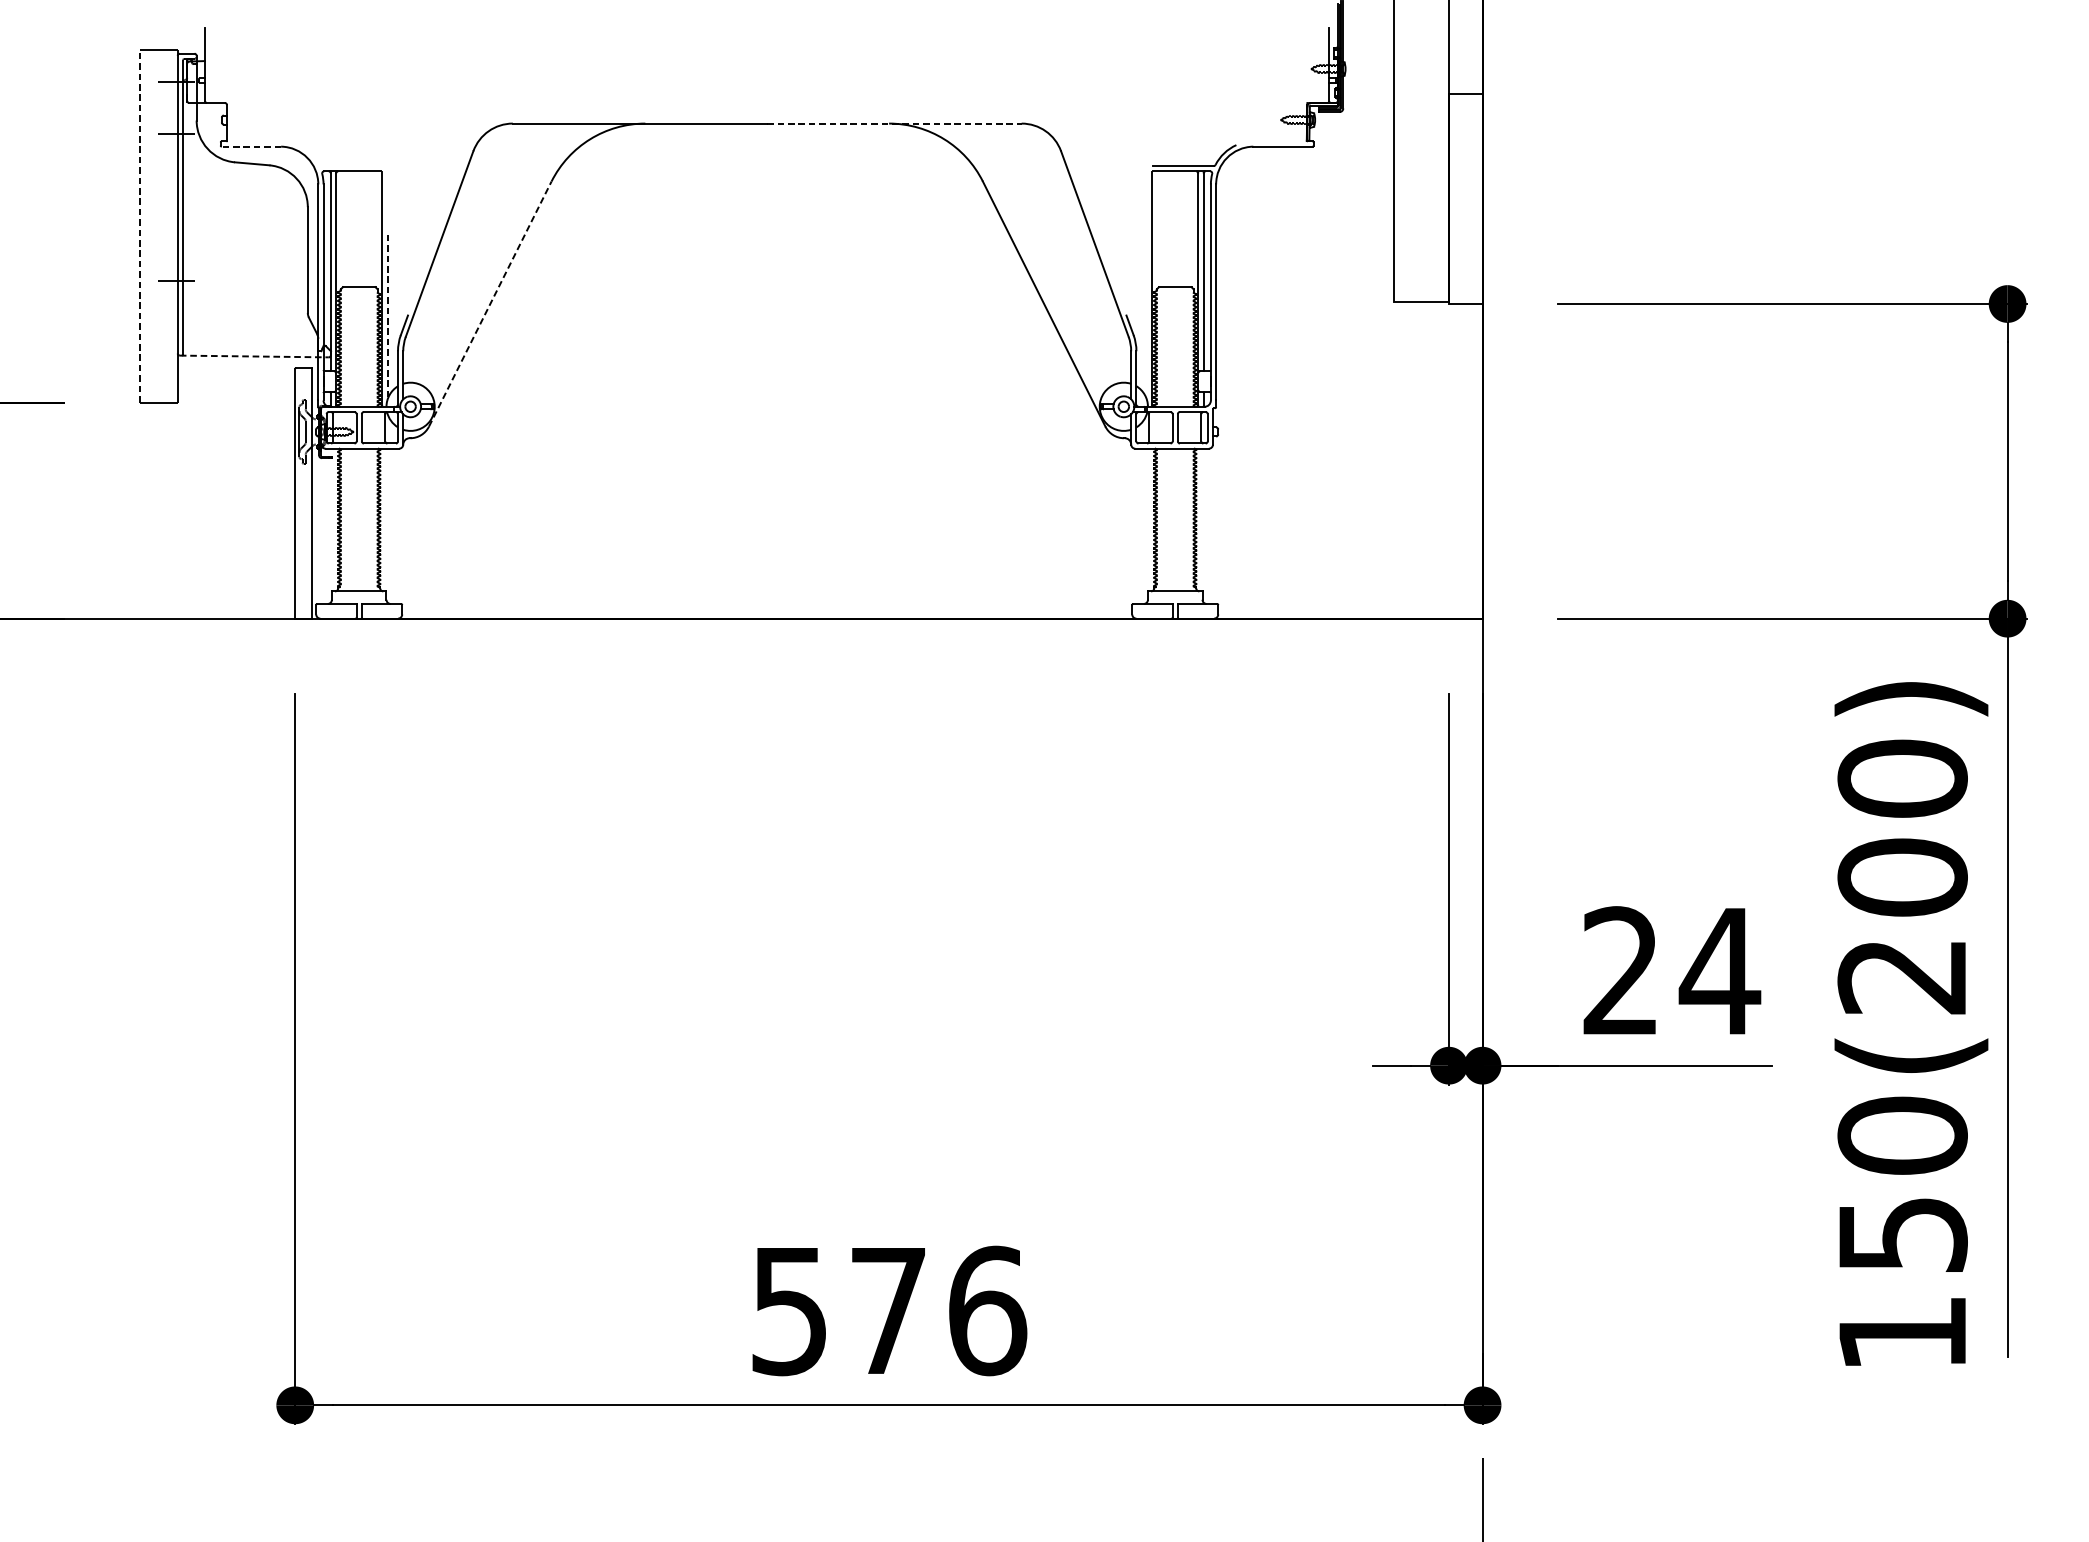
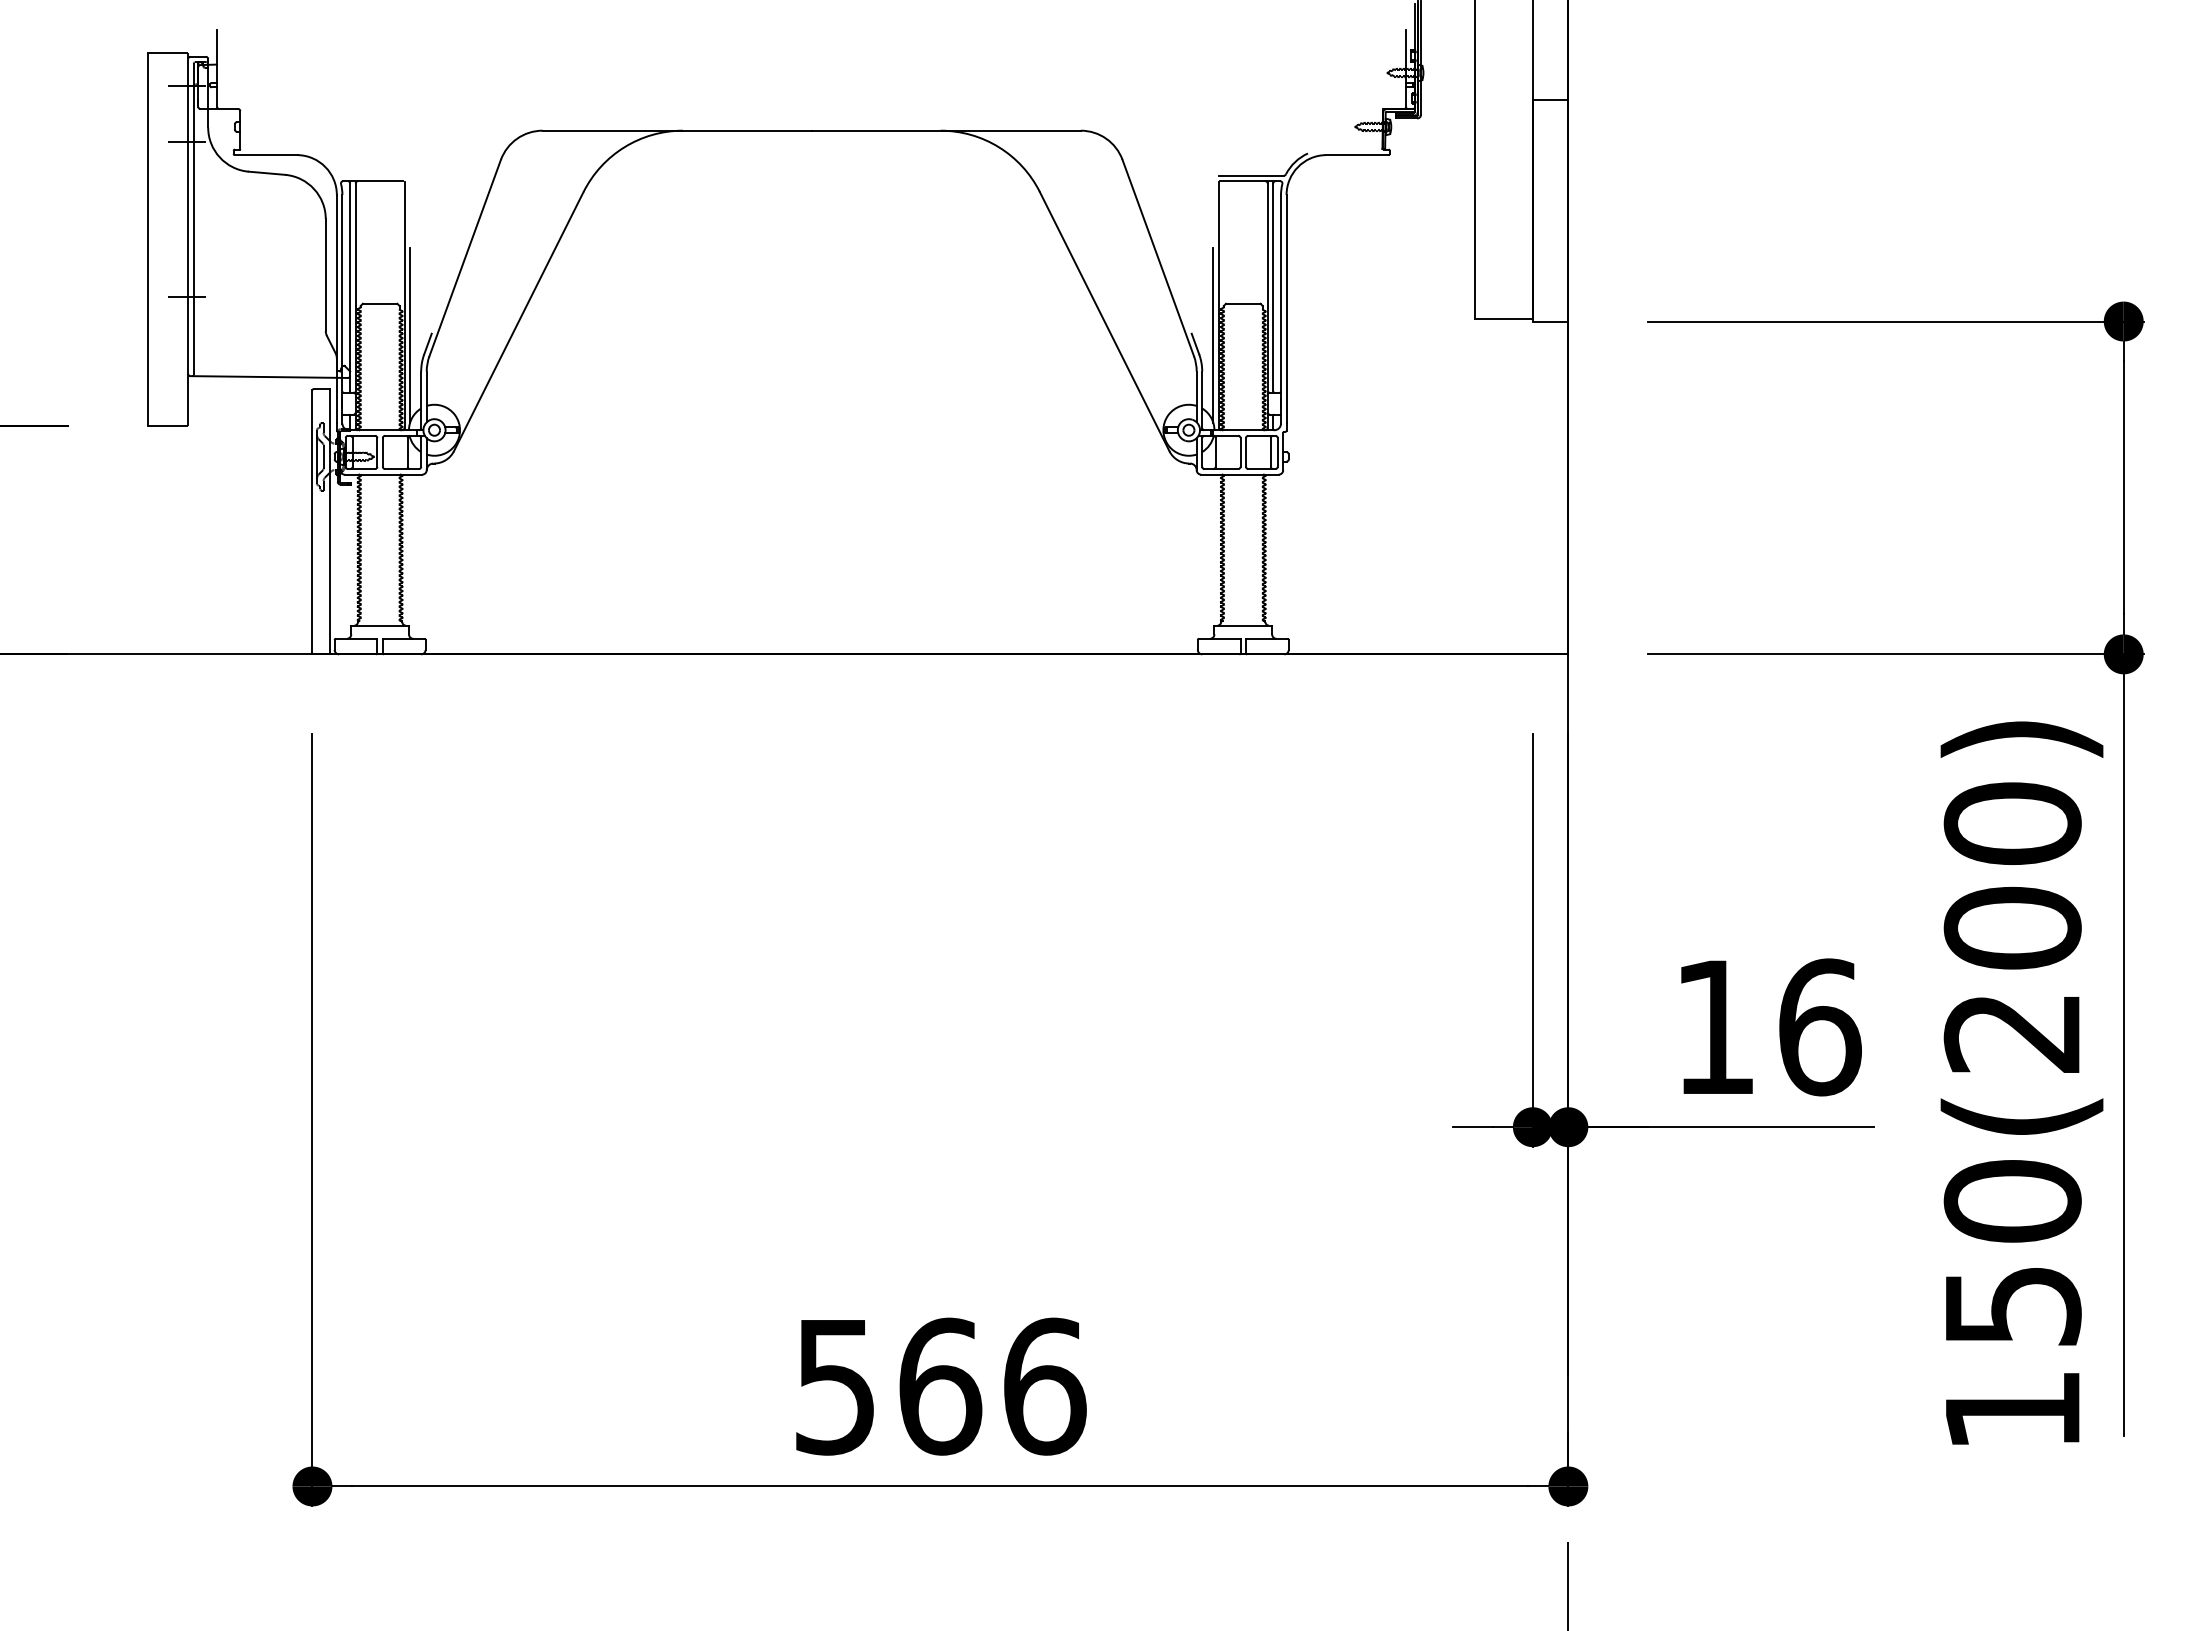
line: (894, 123) -> (946, 130), dashed -> solid
line: (250, 147) -> (265, 155), dashed -> solid
line: (140, 225) -> (148, 238), dashed -> solid
line: (490, 303) -> (518, 321), dashed -> solid
line: (1147, 317) -> (1213, 335), added
line: (387, 318) -> (410, 336), dashed -> solid
line: (254, 356) -> (269, 377), dashed -> solid
text: (1672, 971) -> (1769, 1027), 24 -> 16
text: (888, 1310) -> (940, 1386), 576 -> 566

